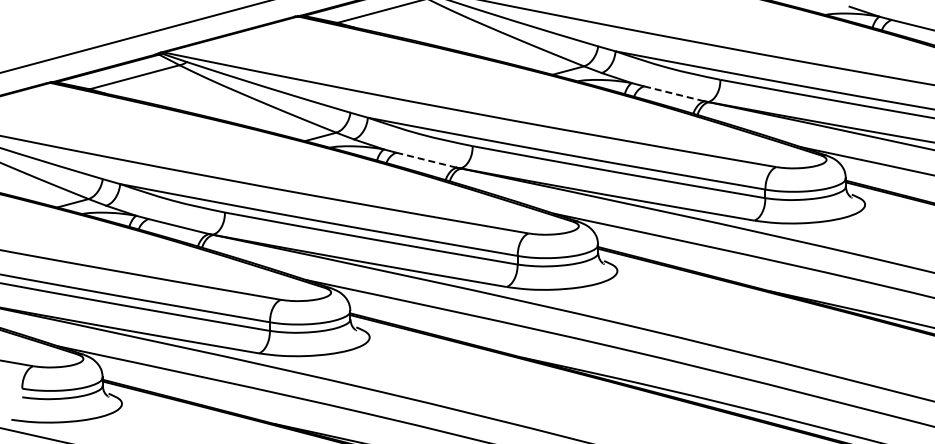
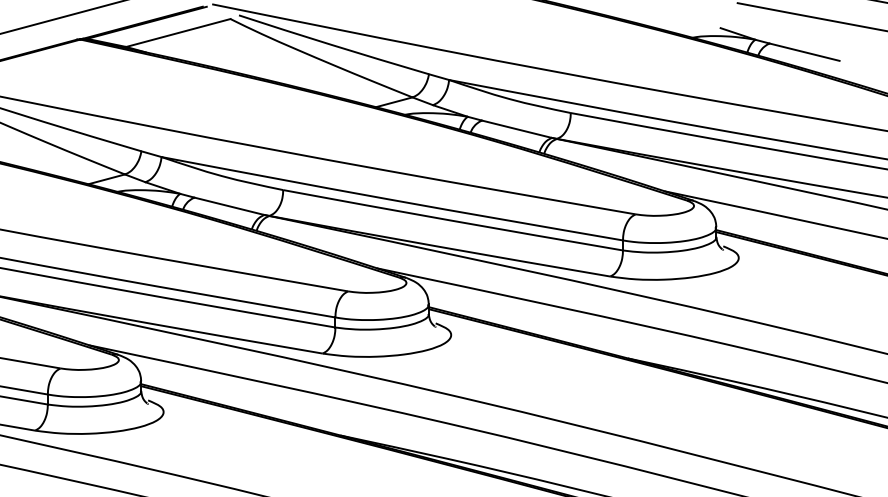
line: (673, 93) -> (516, 128), dashed -> solid
line: (425, 160) -> (228, 206), dashed -> solid

